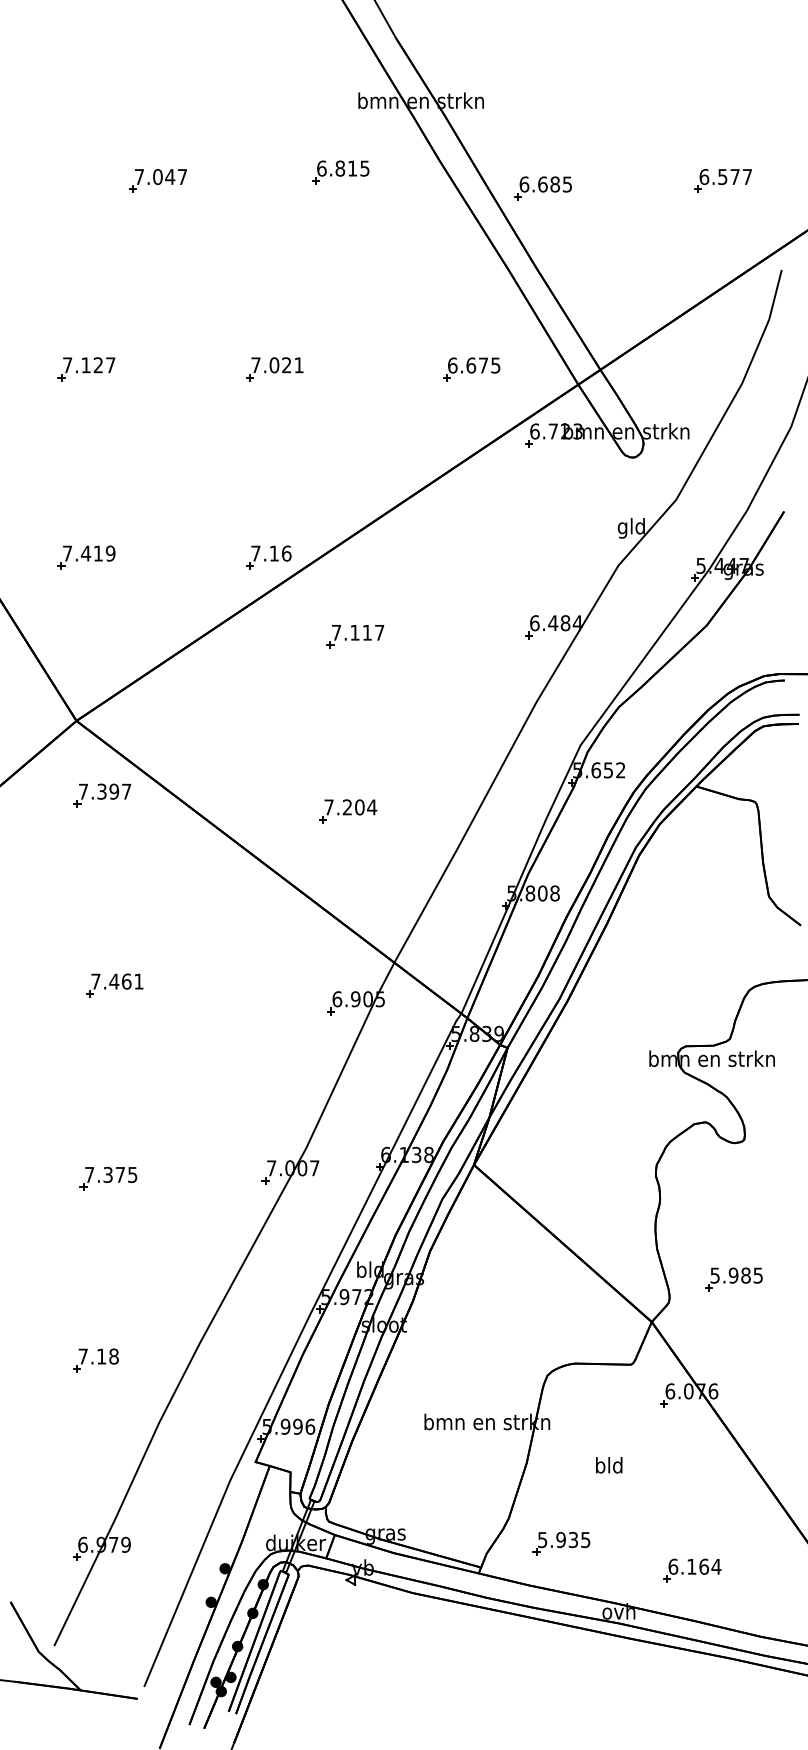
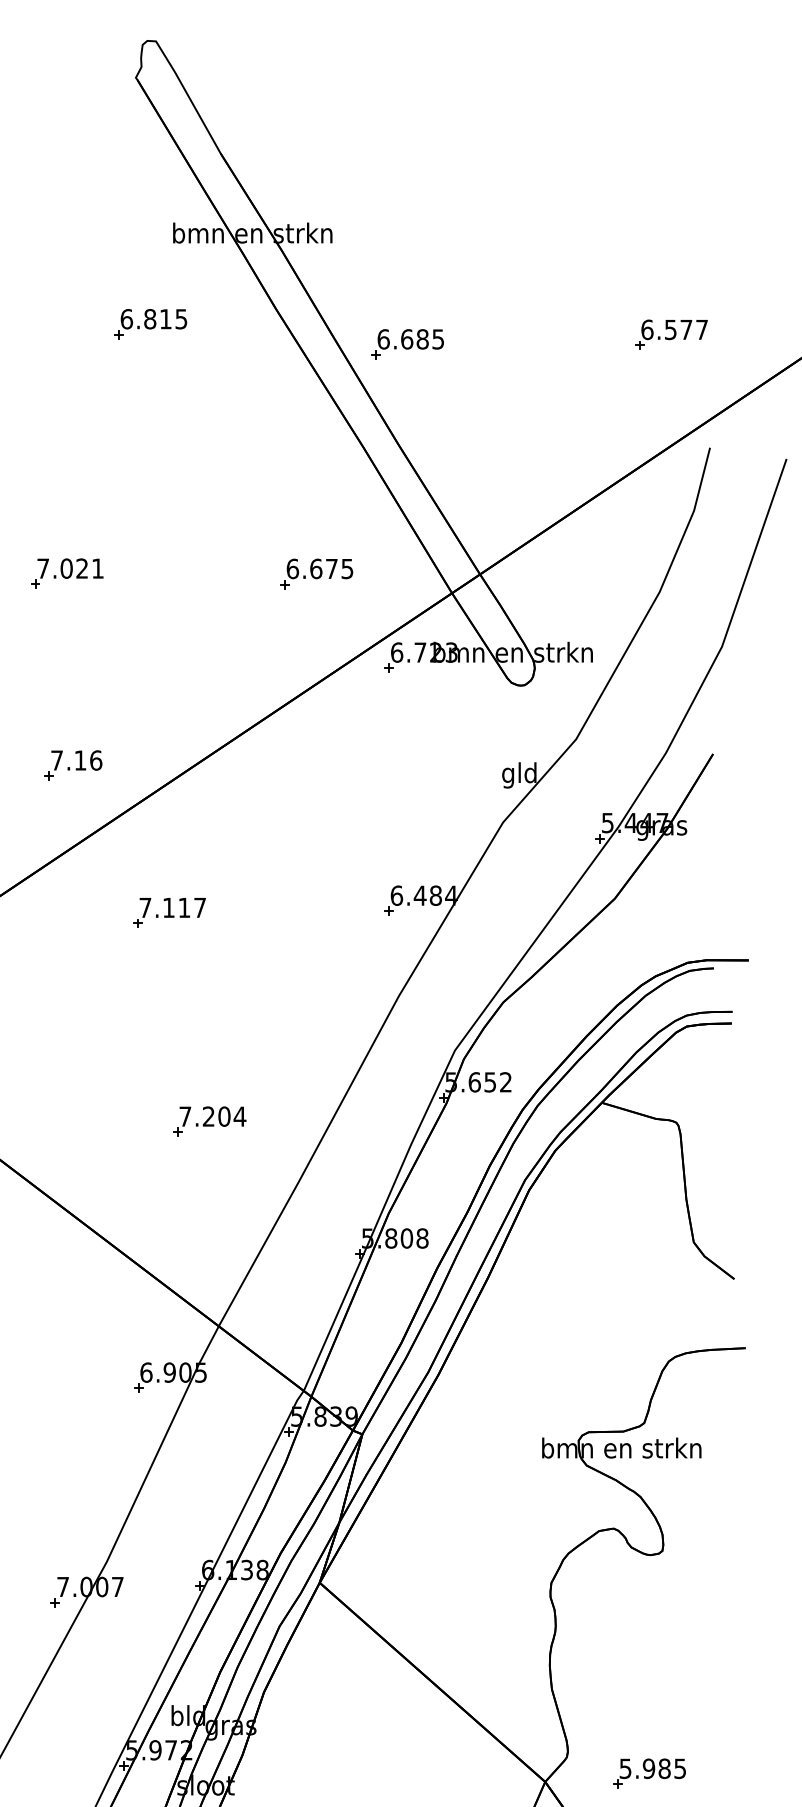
part: (722, 180) -> (670, 334), moved
part: (268, 557) -> (73, 765), moved
part: (348, 811) -> (210, 1121), moved
part: (733, 1279) -> (648, 1773), moved

